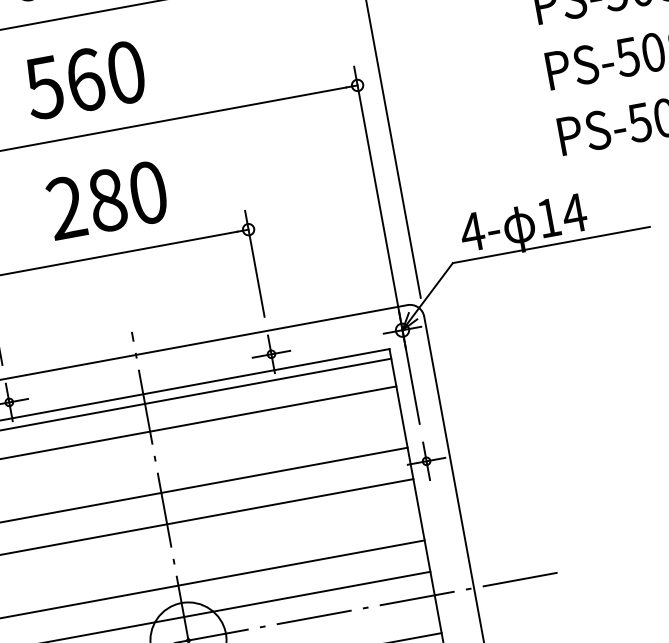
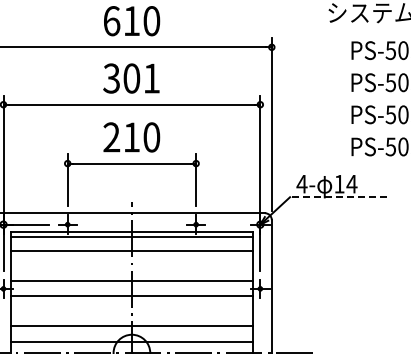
text: (84, 80) -> (131, 78), 560 -> 301
text: (106, 200) -> (131, 137), 280 -> 210
line: (549, 245) -> (337, 197), solid -> dashed

